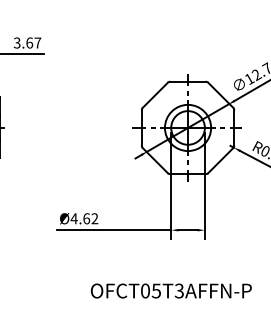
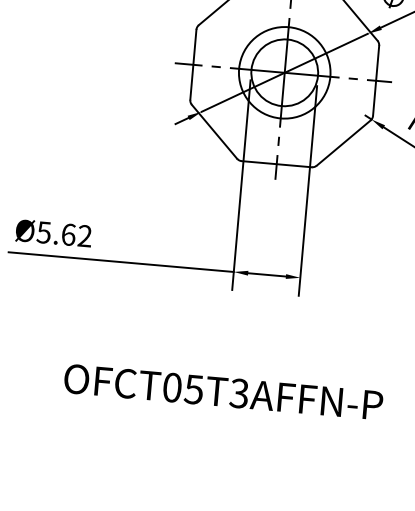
text: (73, 218) -> (42, 231), Ø4.62 -> Ø5.62

